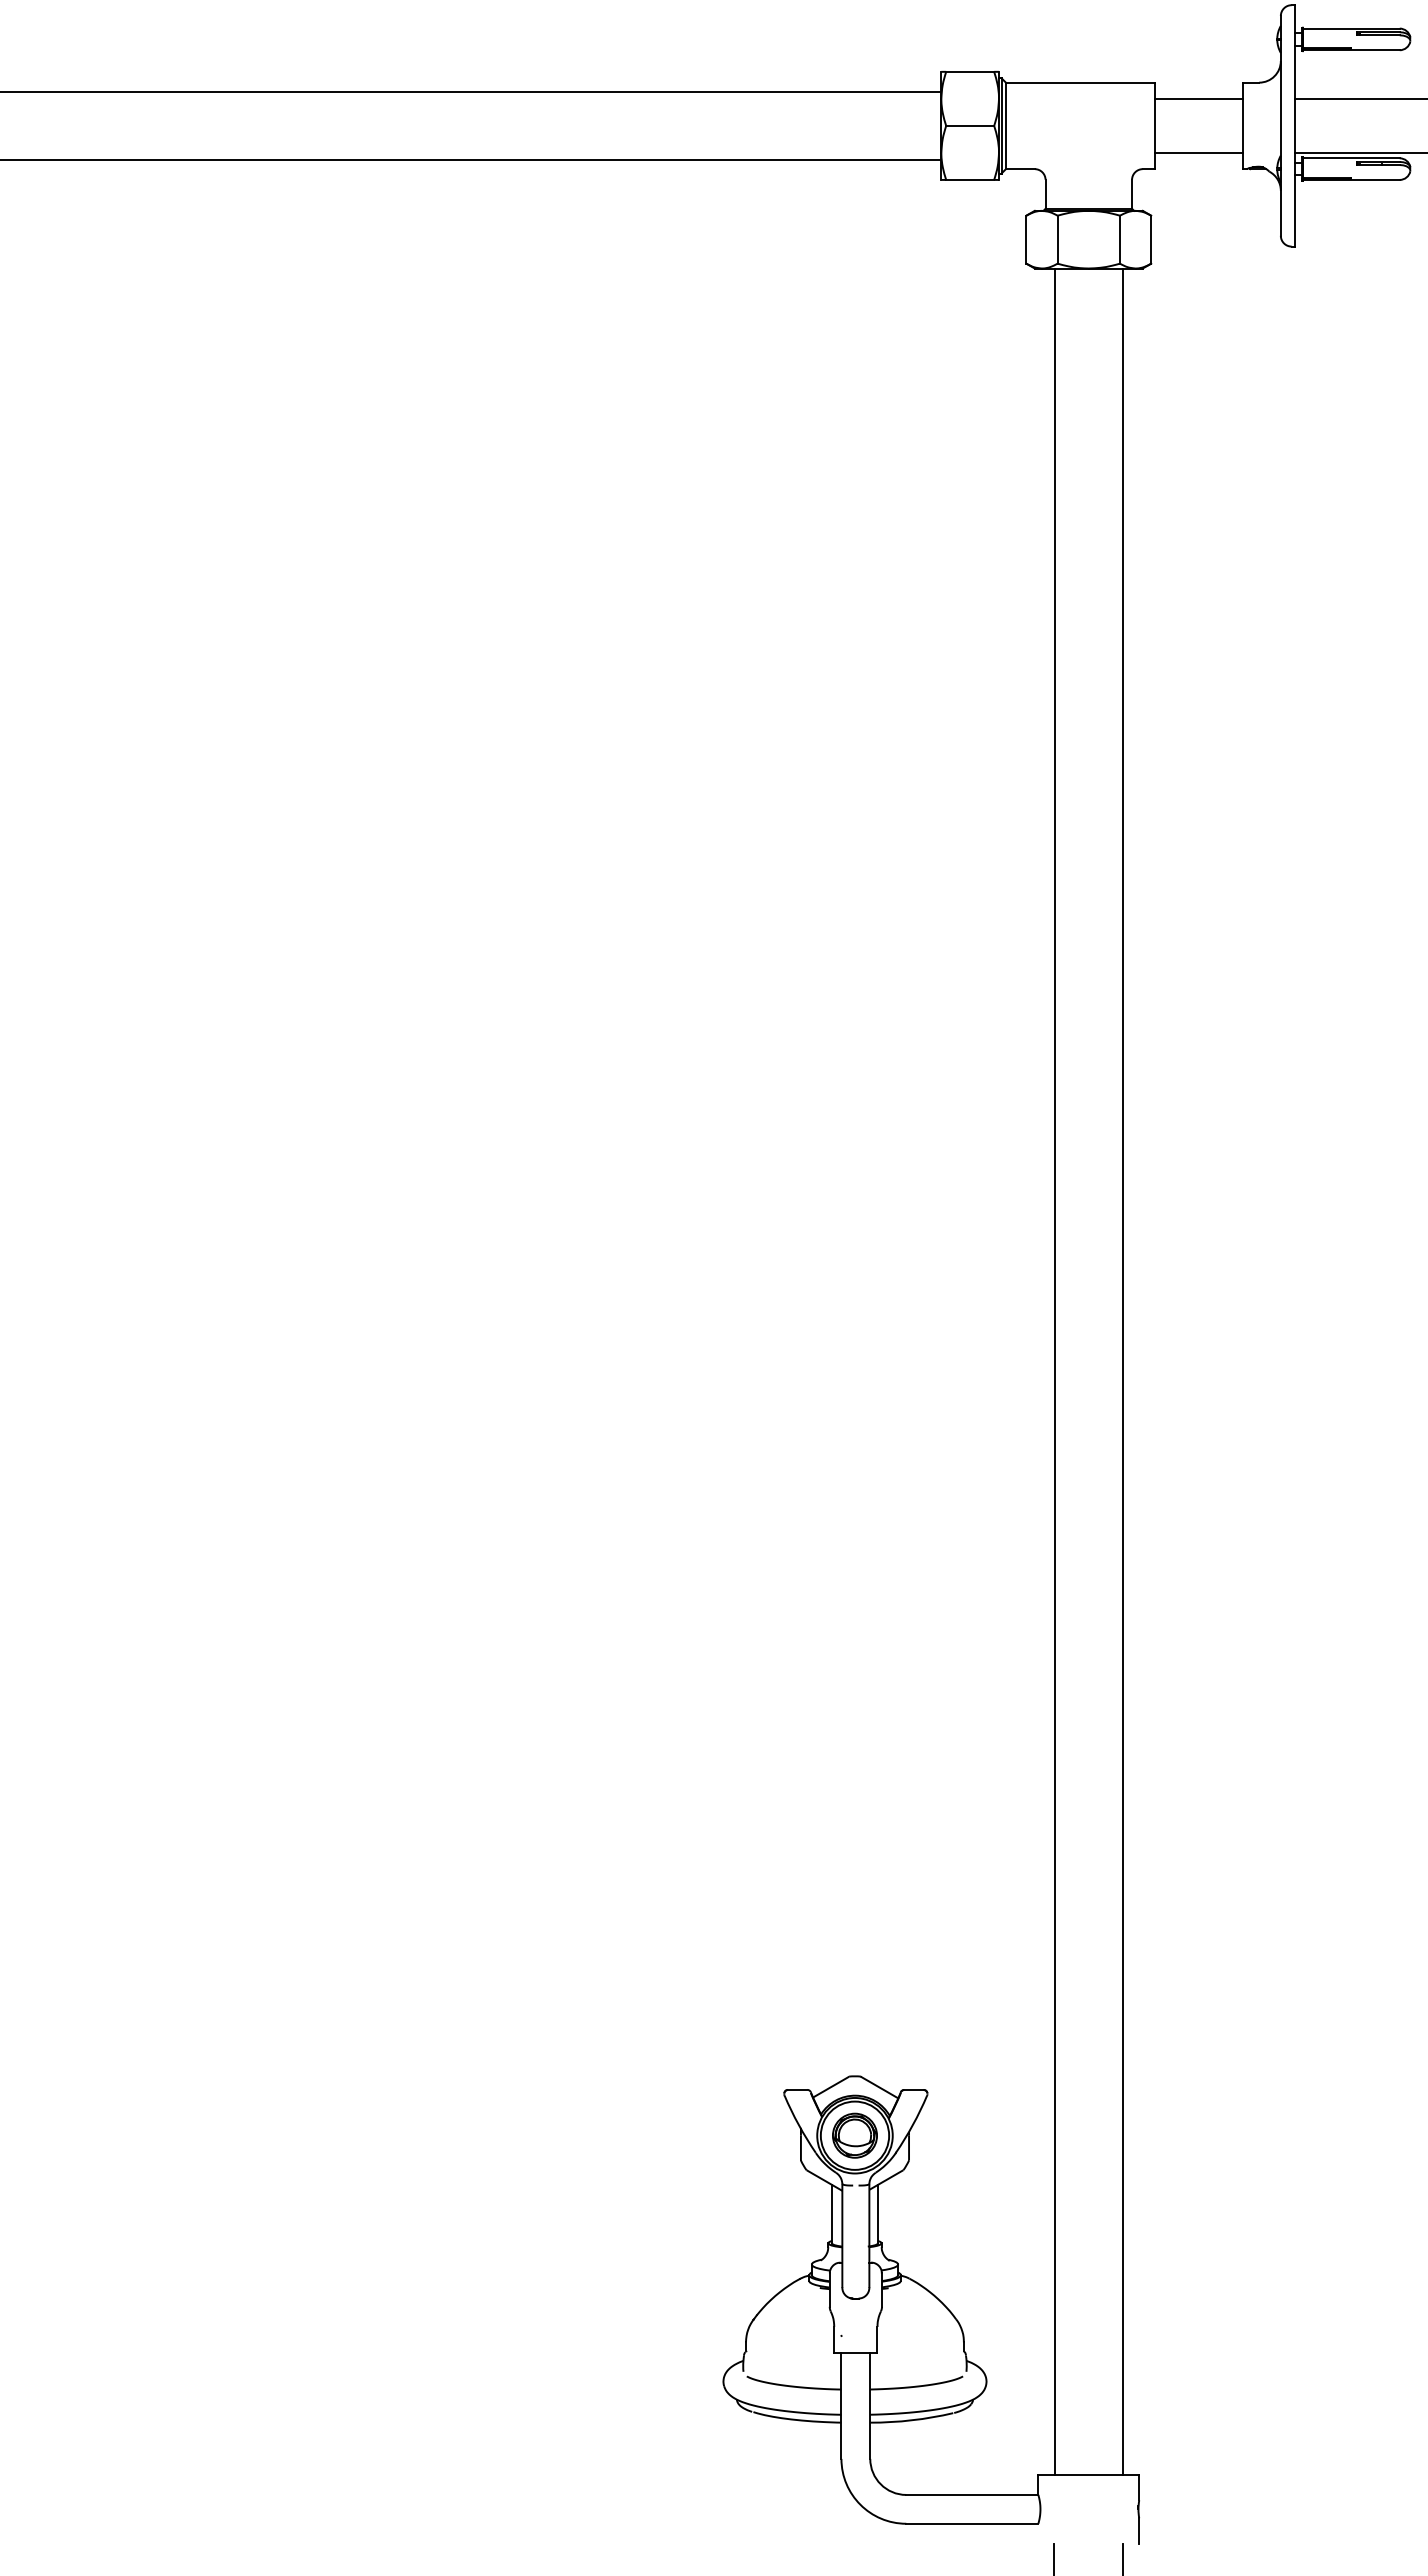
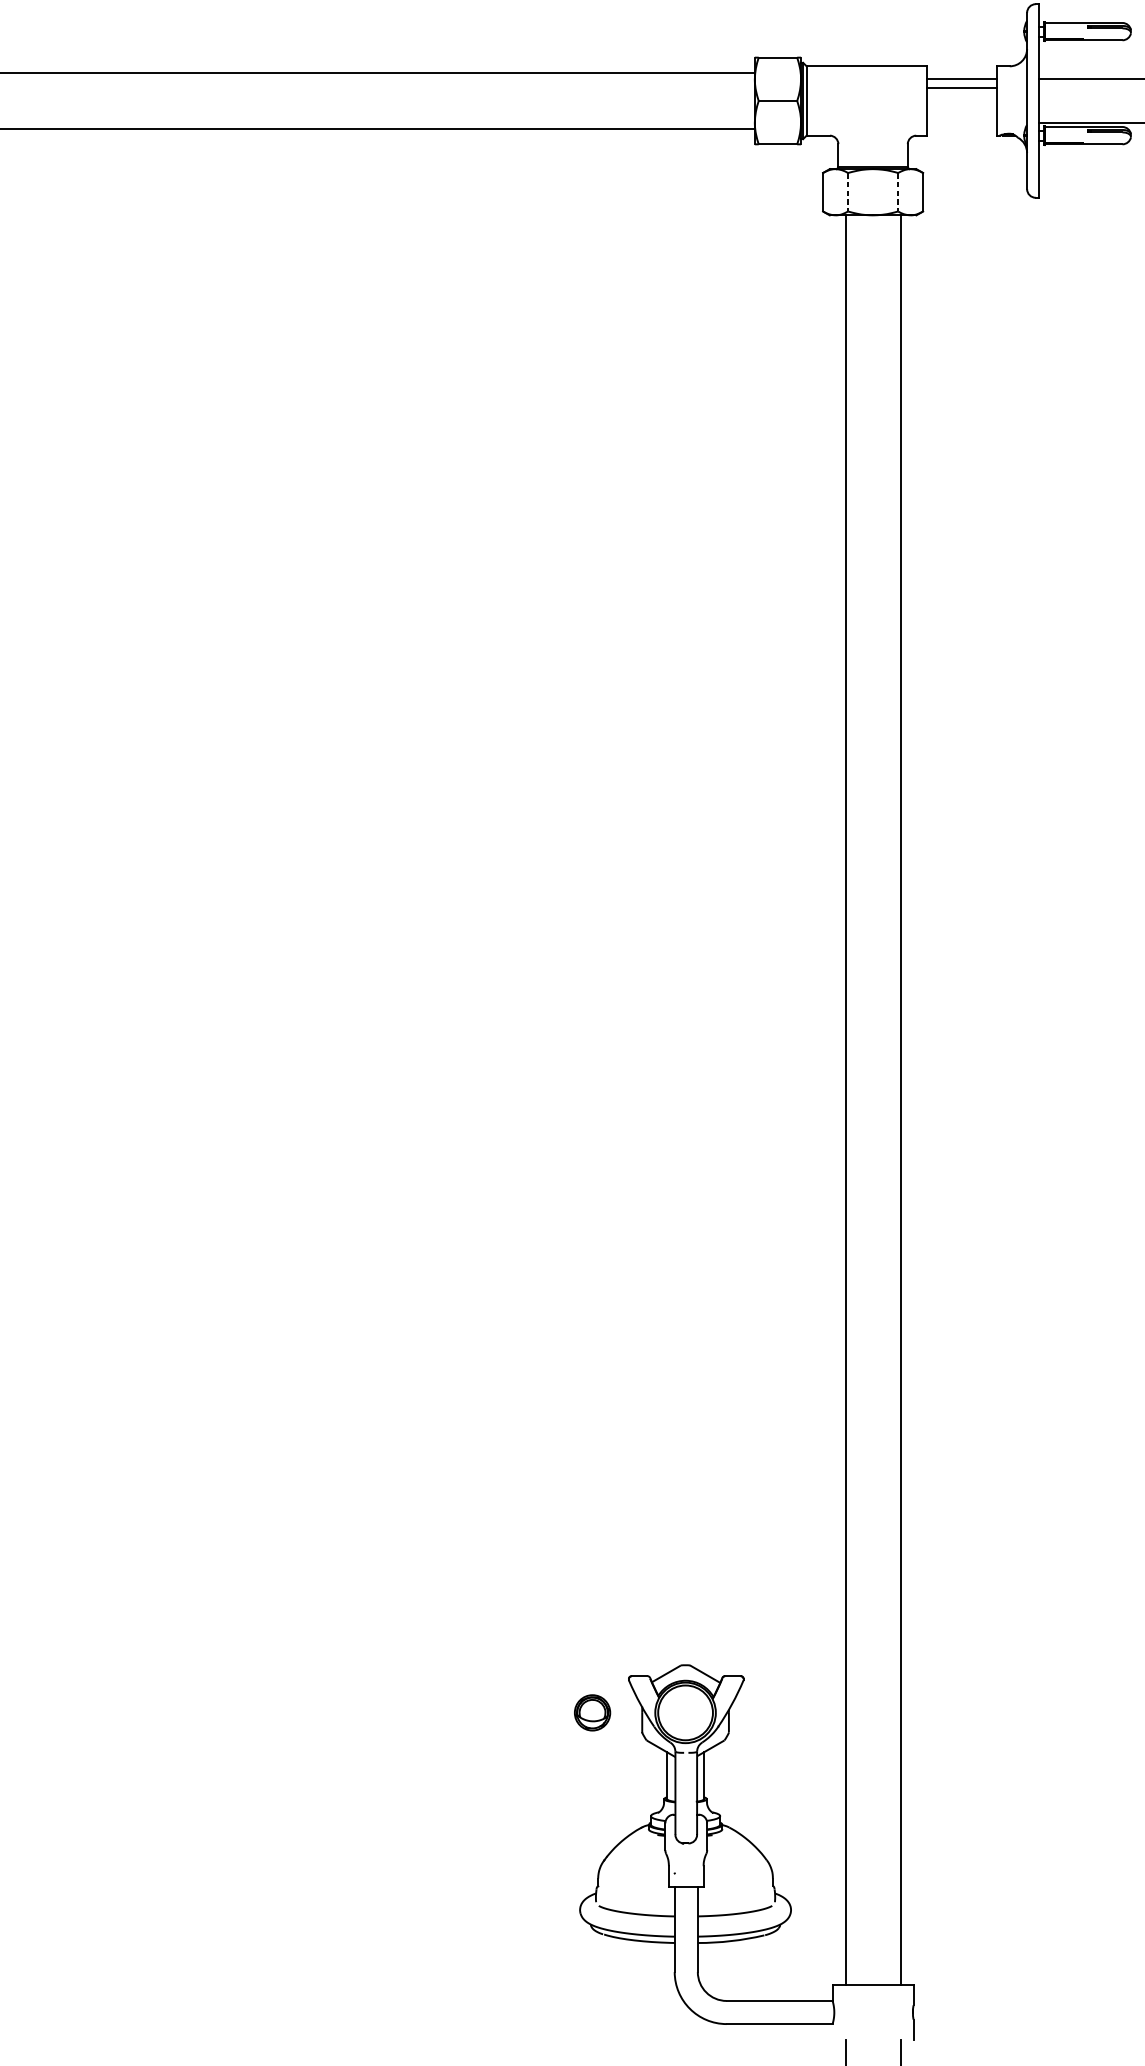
line: (1199, 152) -> (961, 87), moved
line: (1057, 239) -> (847, 192), solid -> dashed
line: (1120, 239) -> (898, 192), solid -> dashed
part: (854, 2135) -> (592, 1712), moved

